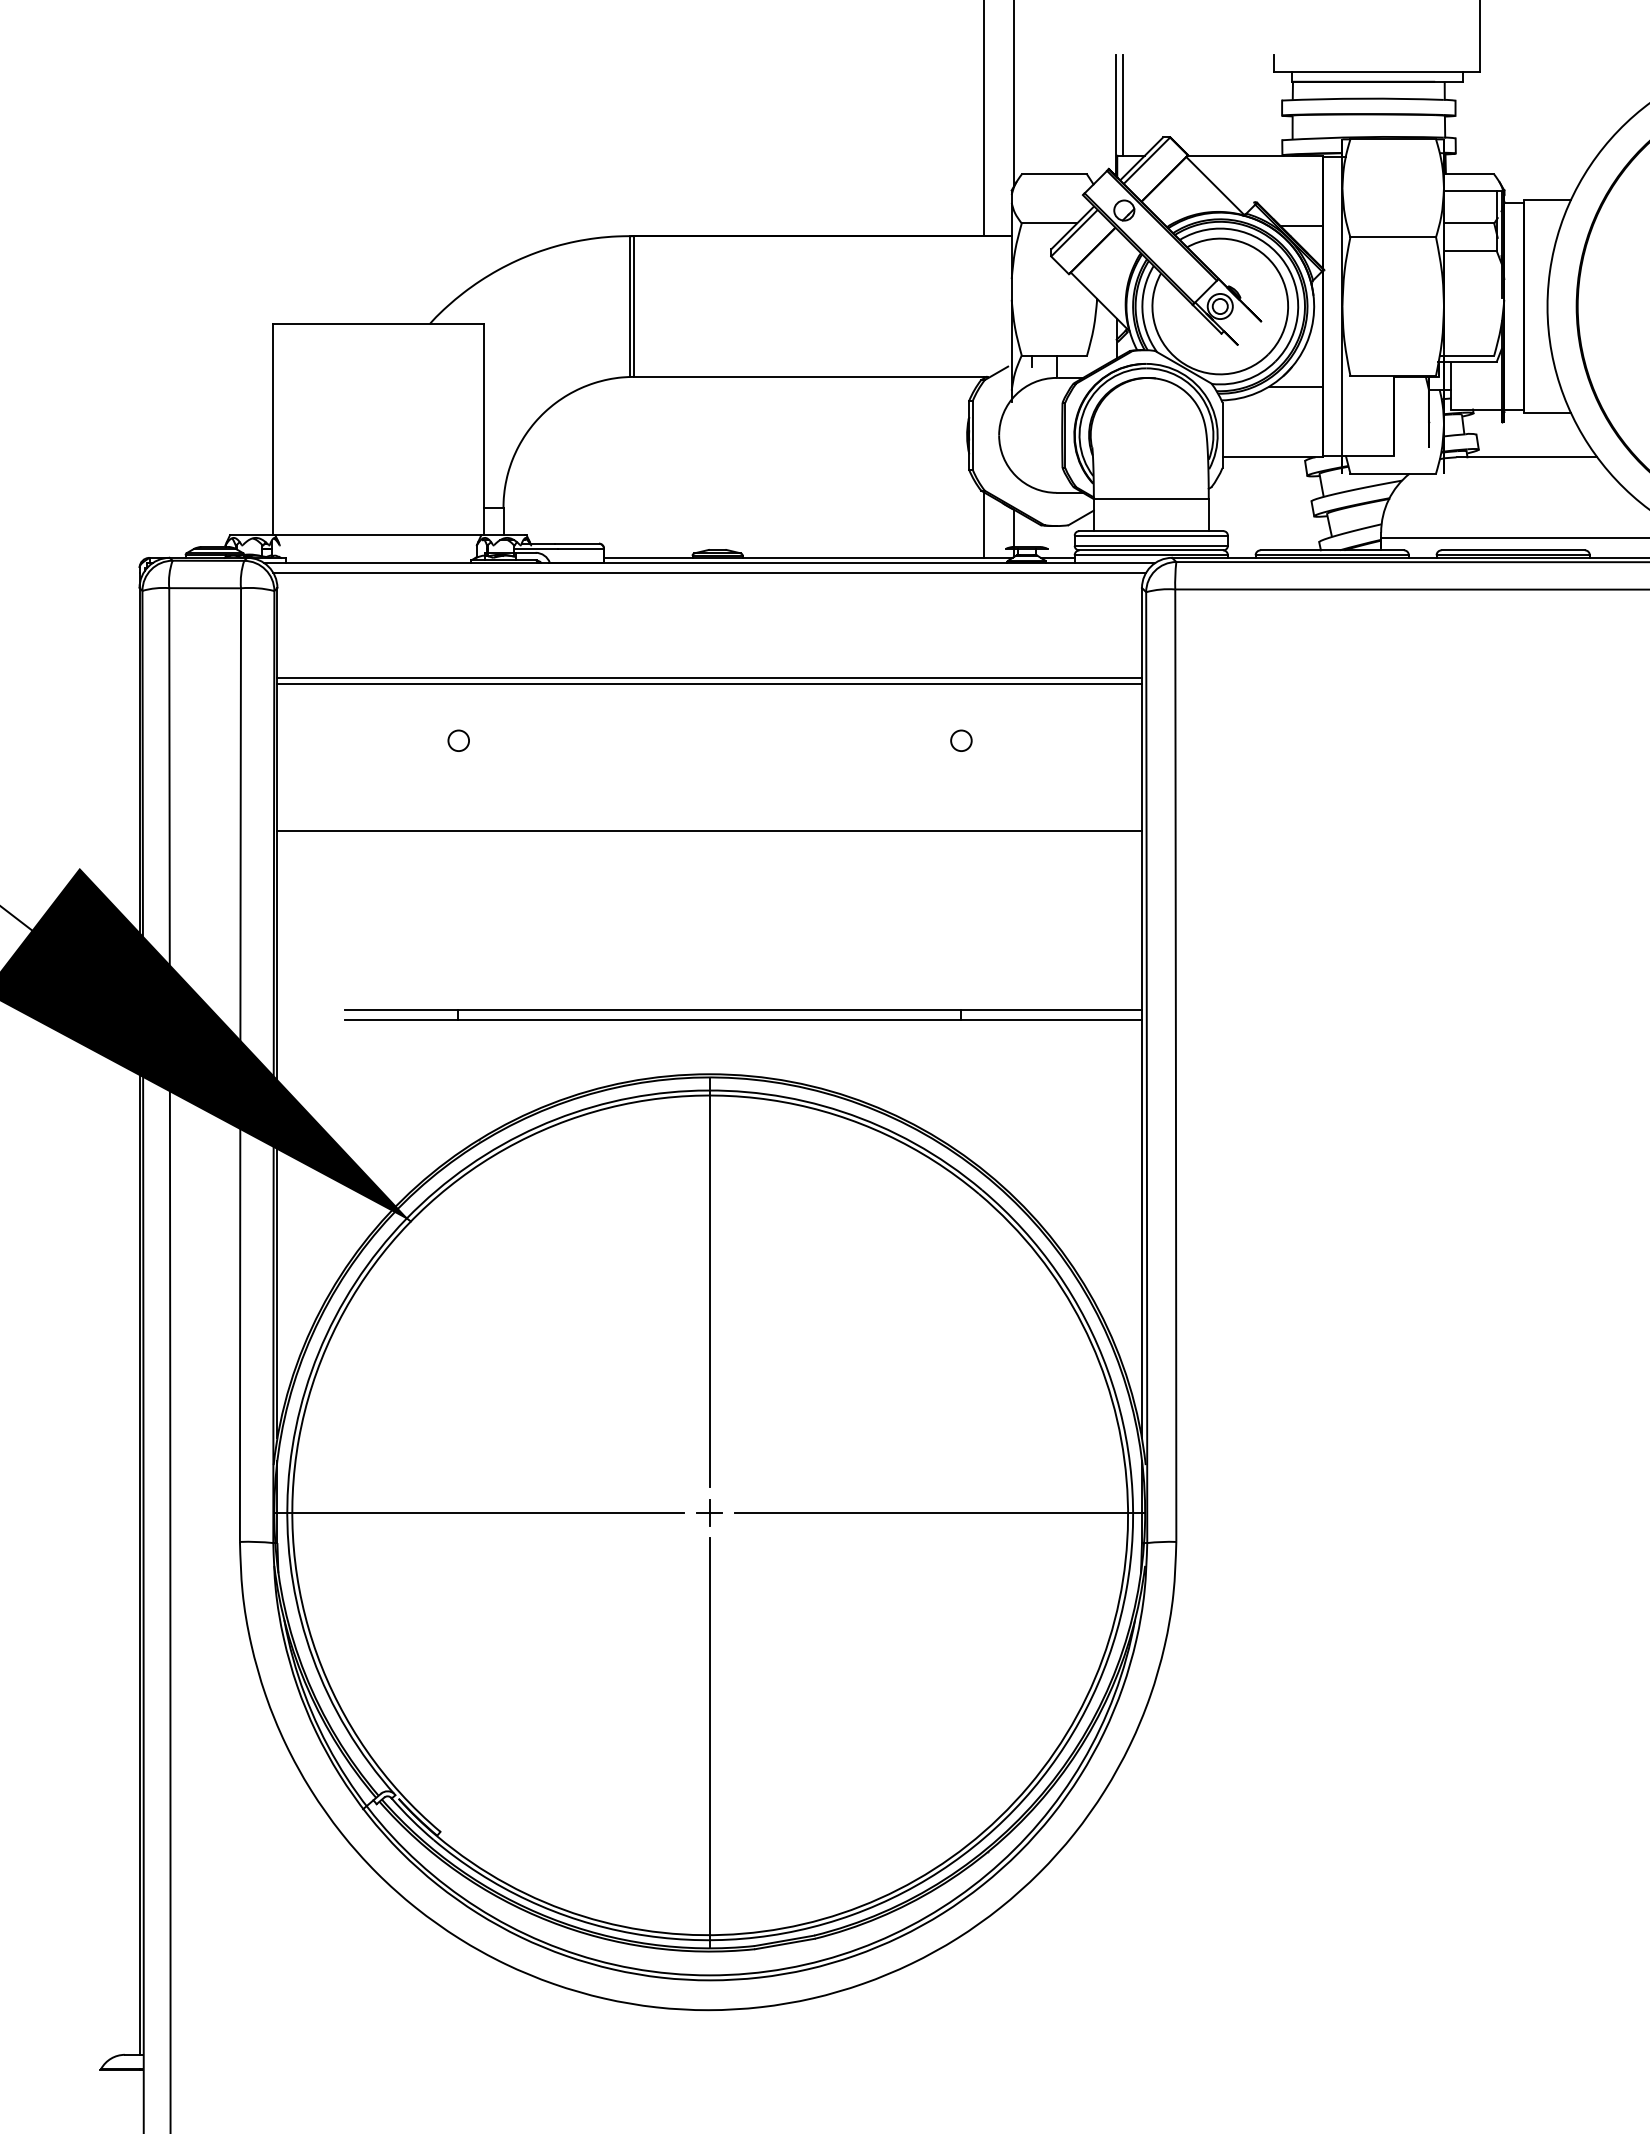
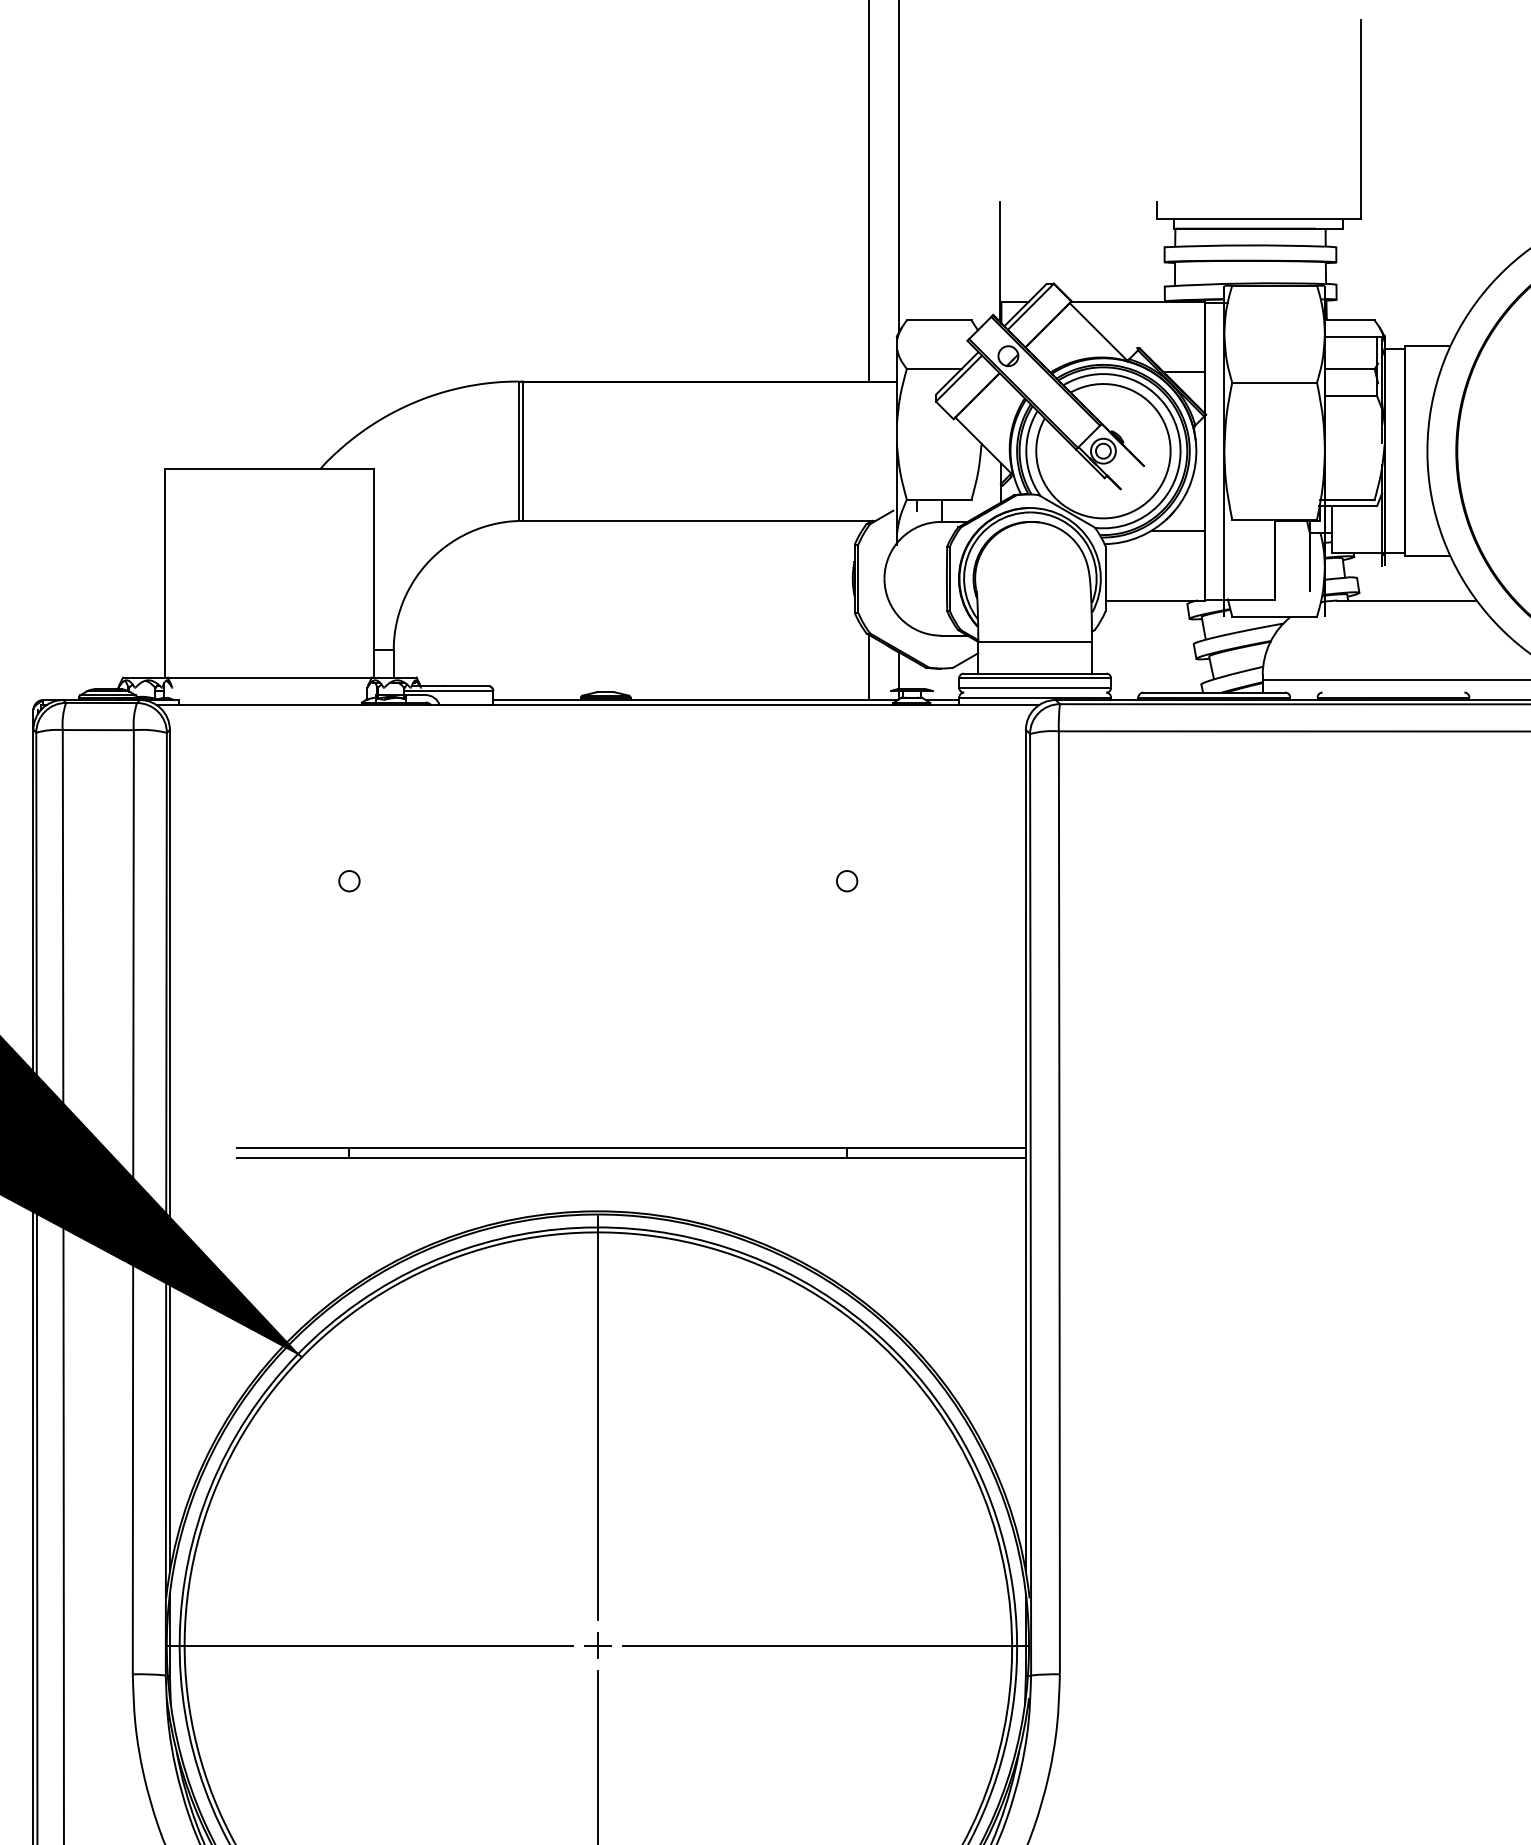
line: (1123, 105) -> (1007, 252), removed
line: (1151, 550) -> (1035, 692), removed
line: (1512, 550) -> (1392, 692), removed
line: (709, 572) -> (597, 714), removed
line: (709, 678) -> (597, 819), removed
line: (709, 683) -> (597, 824), removed
line: (709, 830) -> (597, 969), removed

